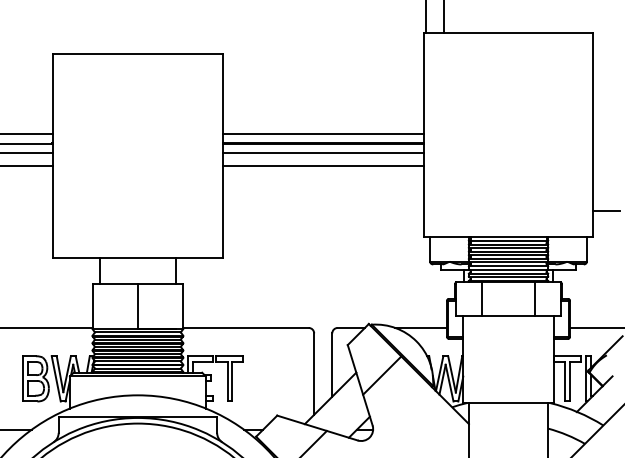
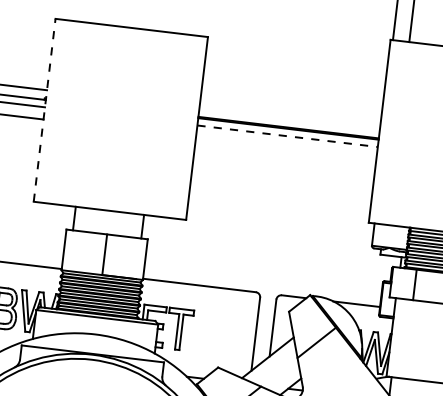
line: (322, 133) -> (289, 119), removed
line: (323, 152) -> (287, 136), solid -> dashed
line: (53, 155) -> (45, 110), solid -> dashed
line: (322, 166) -> (285, 148), removed

